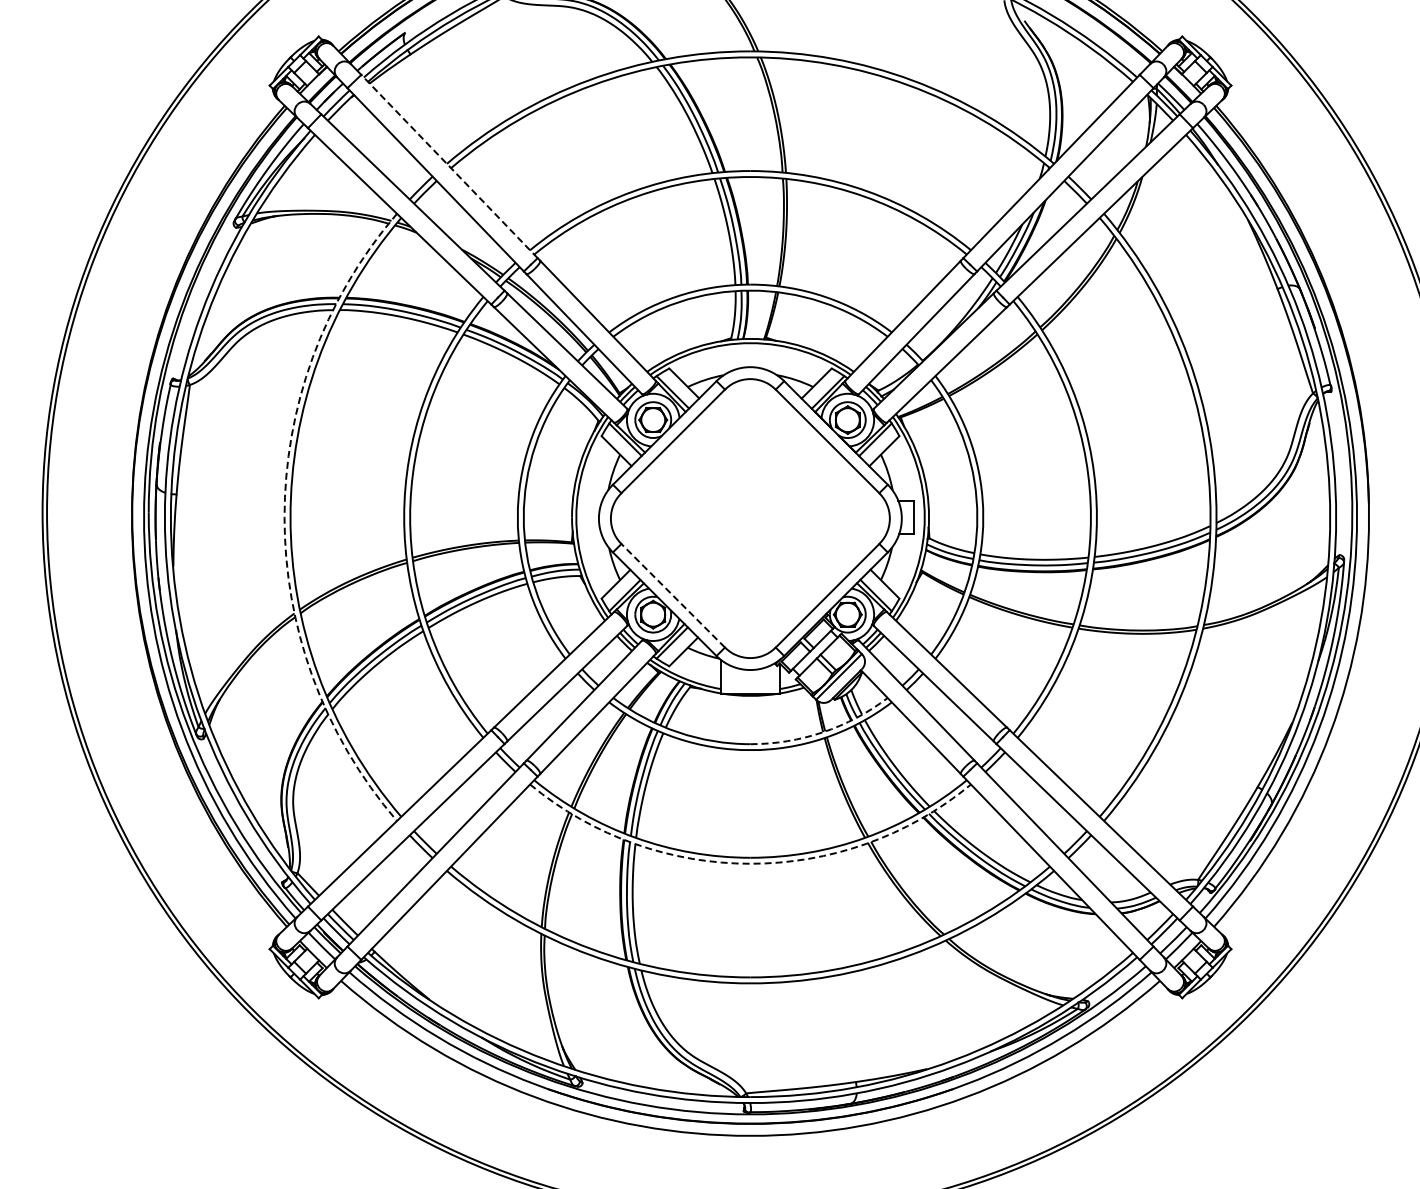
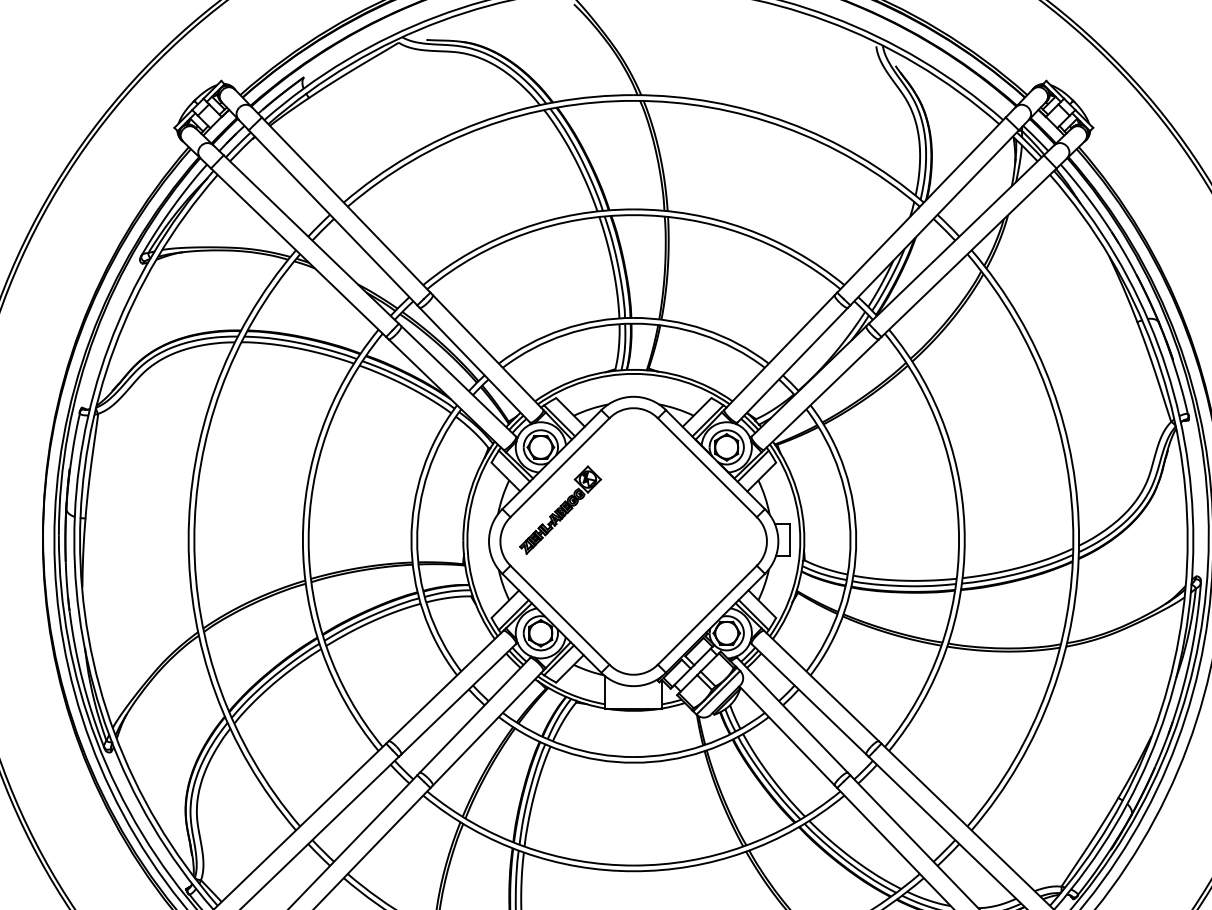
line: (449, 166) -> (346, 205), dashed -> solid
part: (673, 485) -> (560, 509), added
arc: (284, 517) -> (188, 540), dashed -> solid
line: (672, 595) -> (559, 614), dashed -> solid
arc: (822, 732) -> (702, 745), dashed -> solid
arc: (750, 863) -> (633, 871), dashed -> solid

